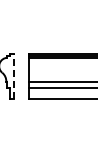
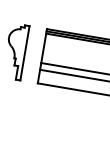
line: (14, 76) -> (25, 53), dashed -> solid

